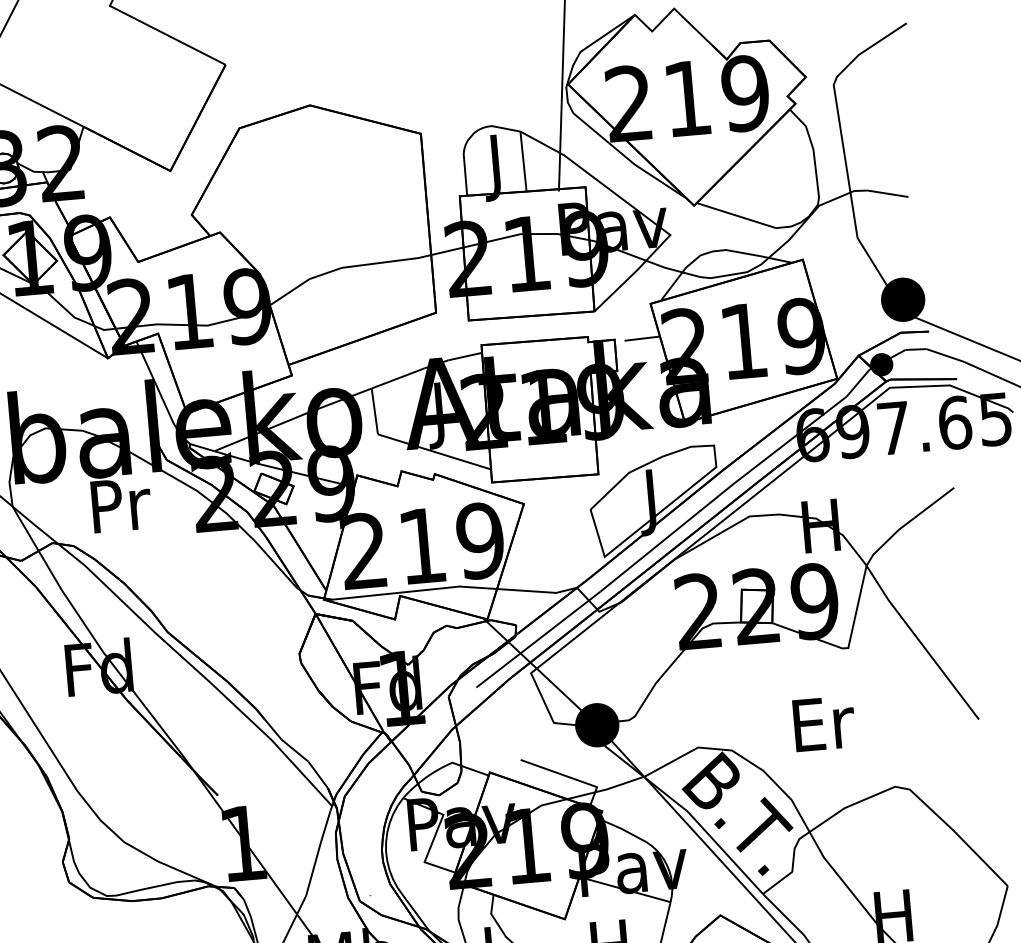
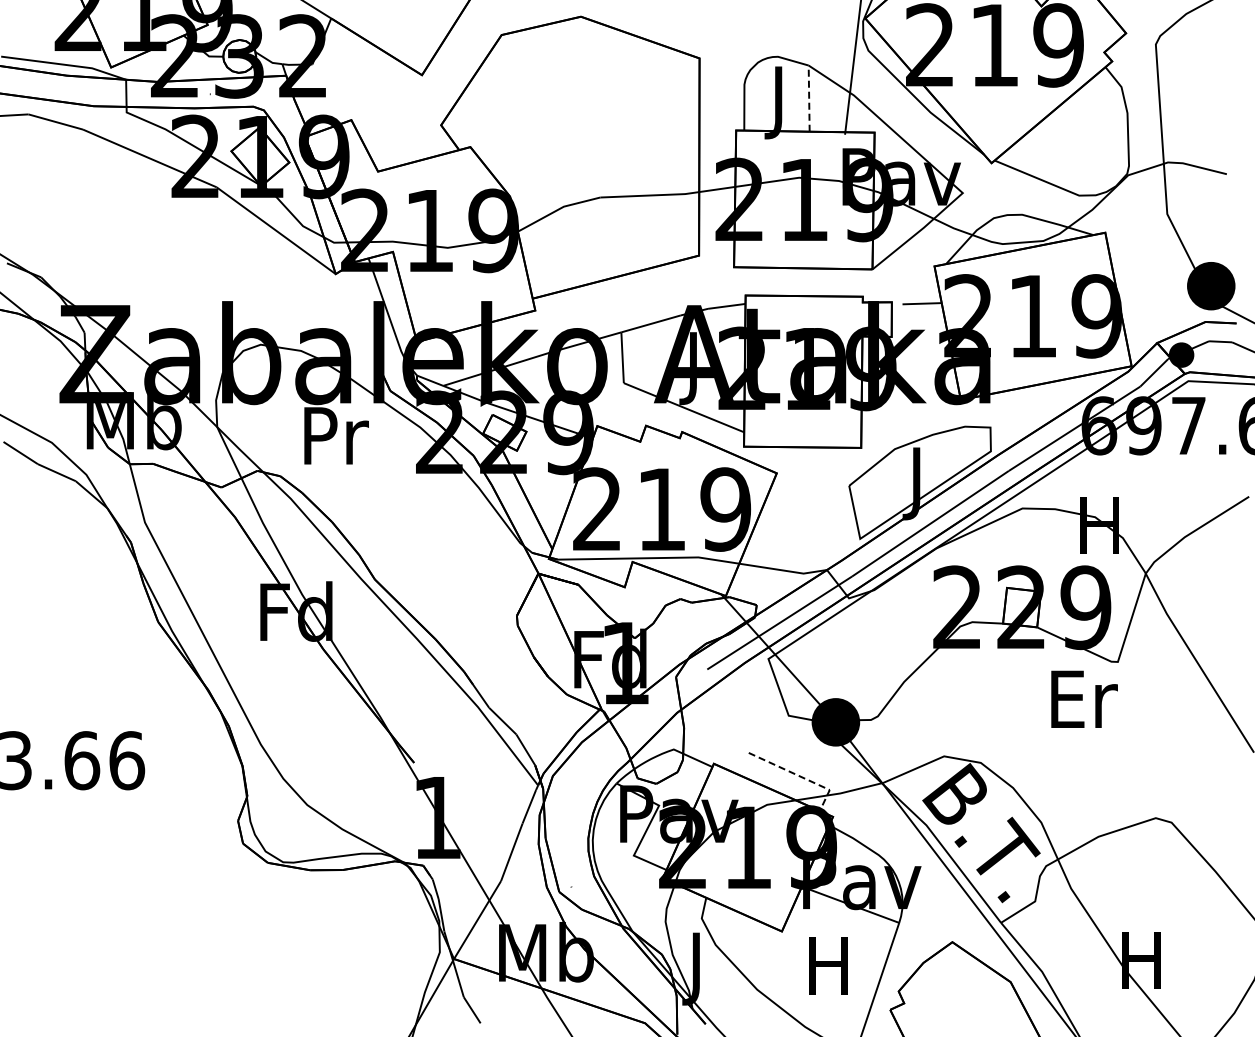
line: (523, 161) -> (809, 98), solid -> dashed
text: (824, 722) -> (1084, 698), moved
line: (569, 777) -> (800, 776), solid -> dashed

